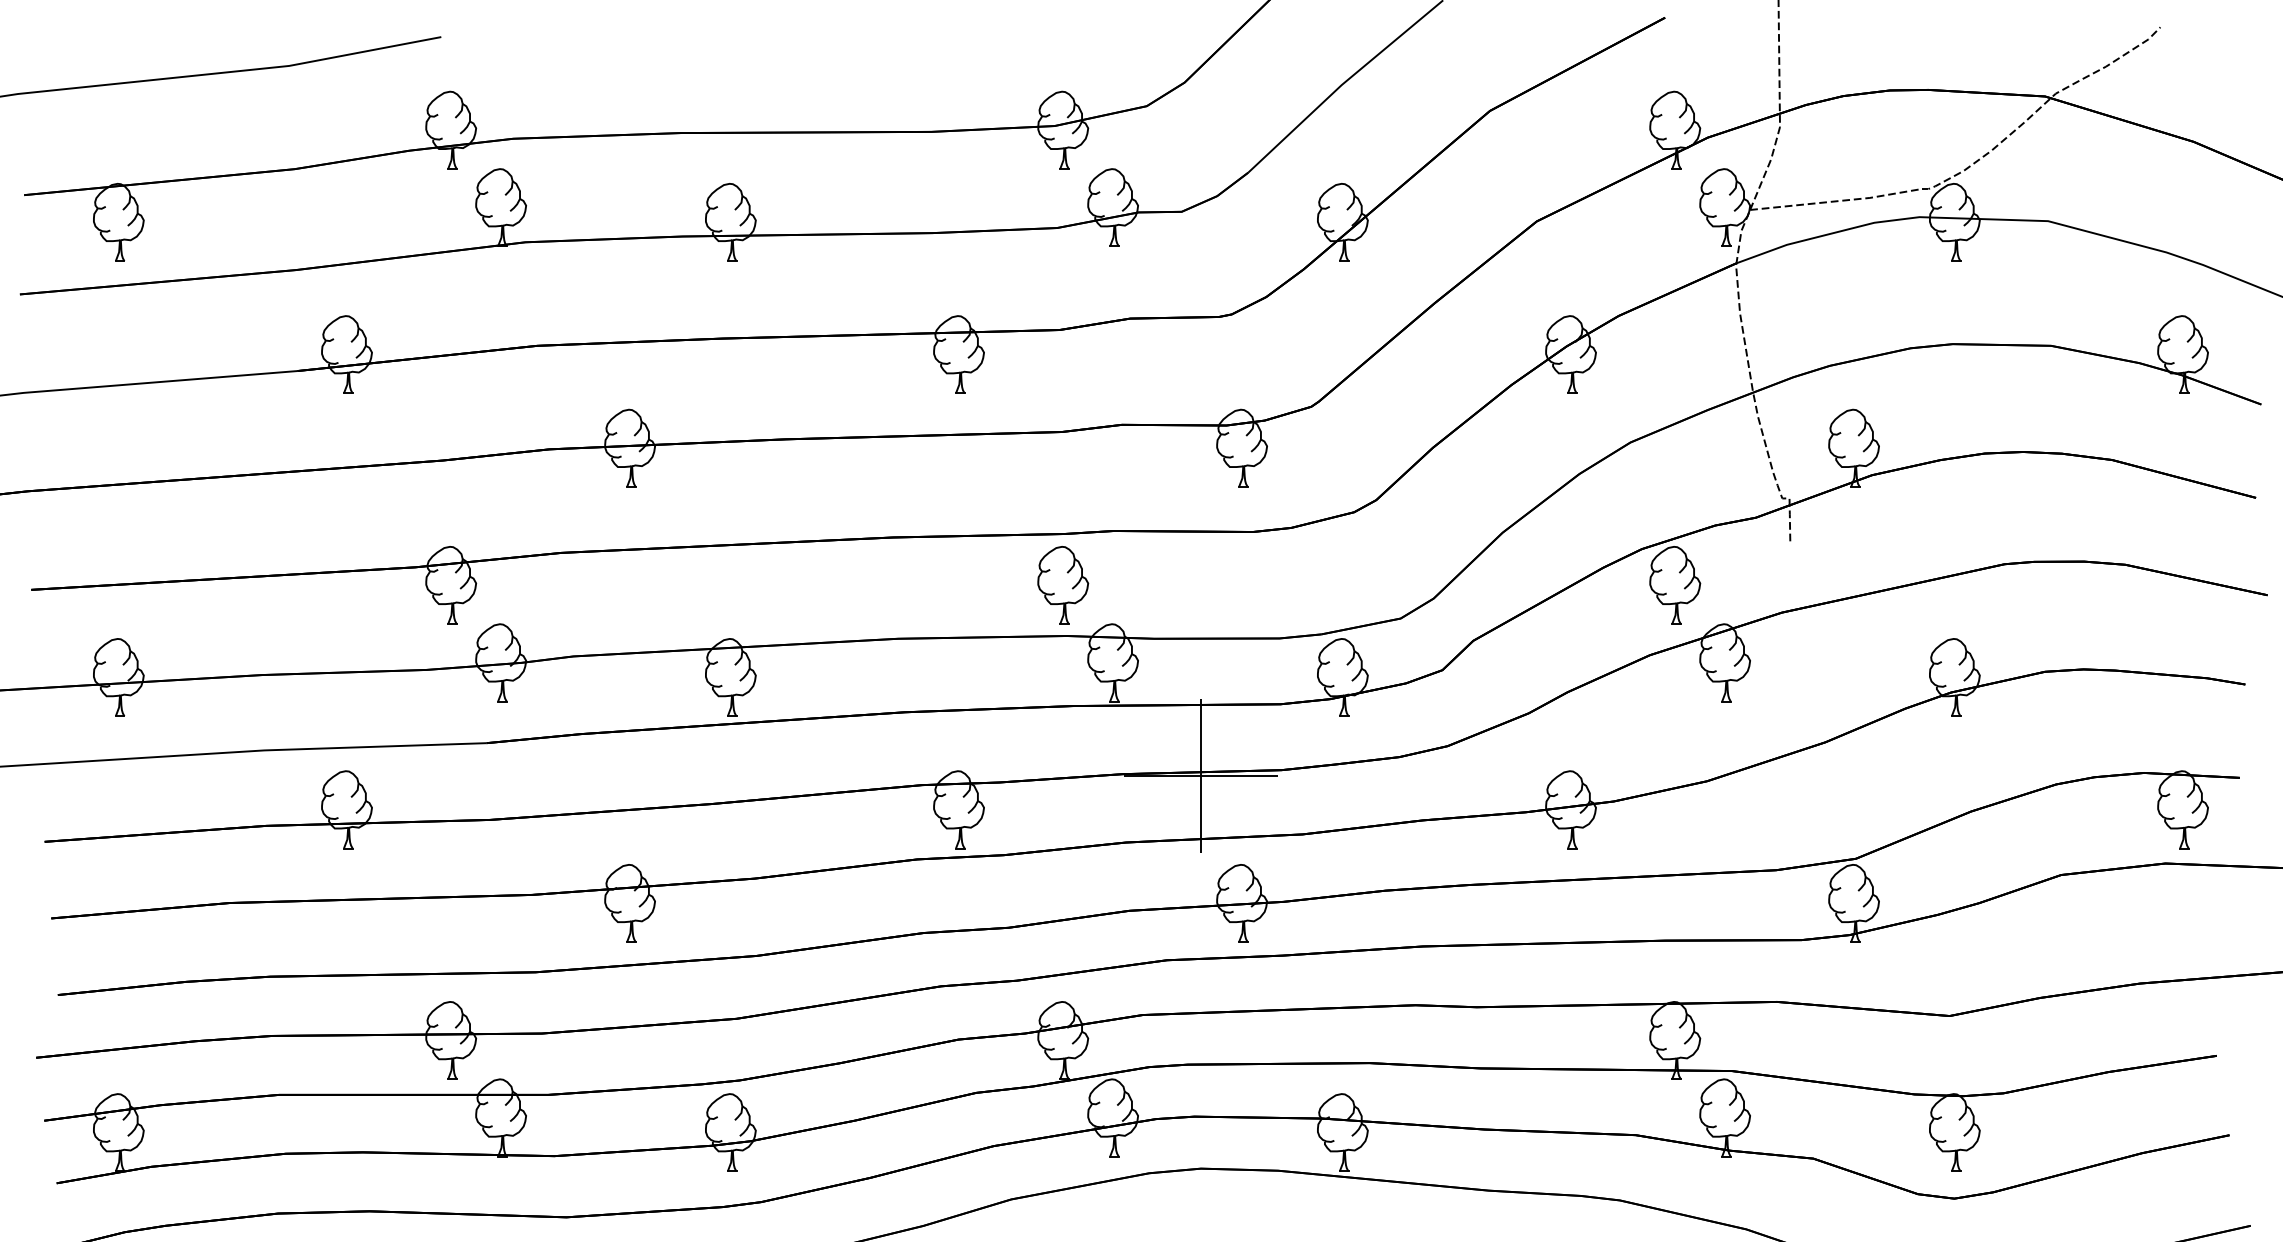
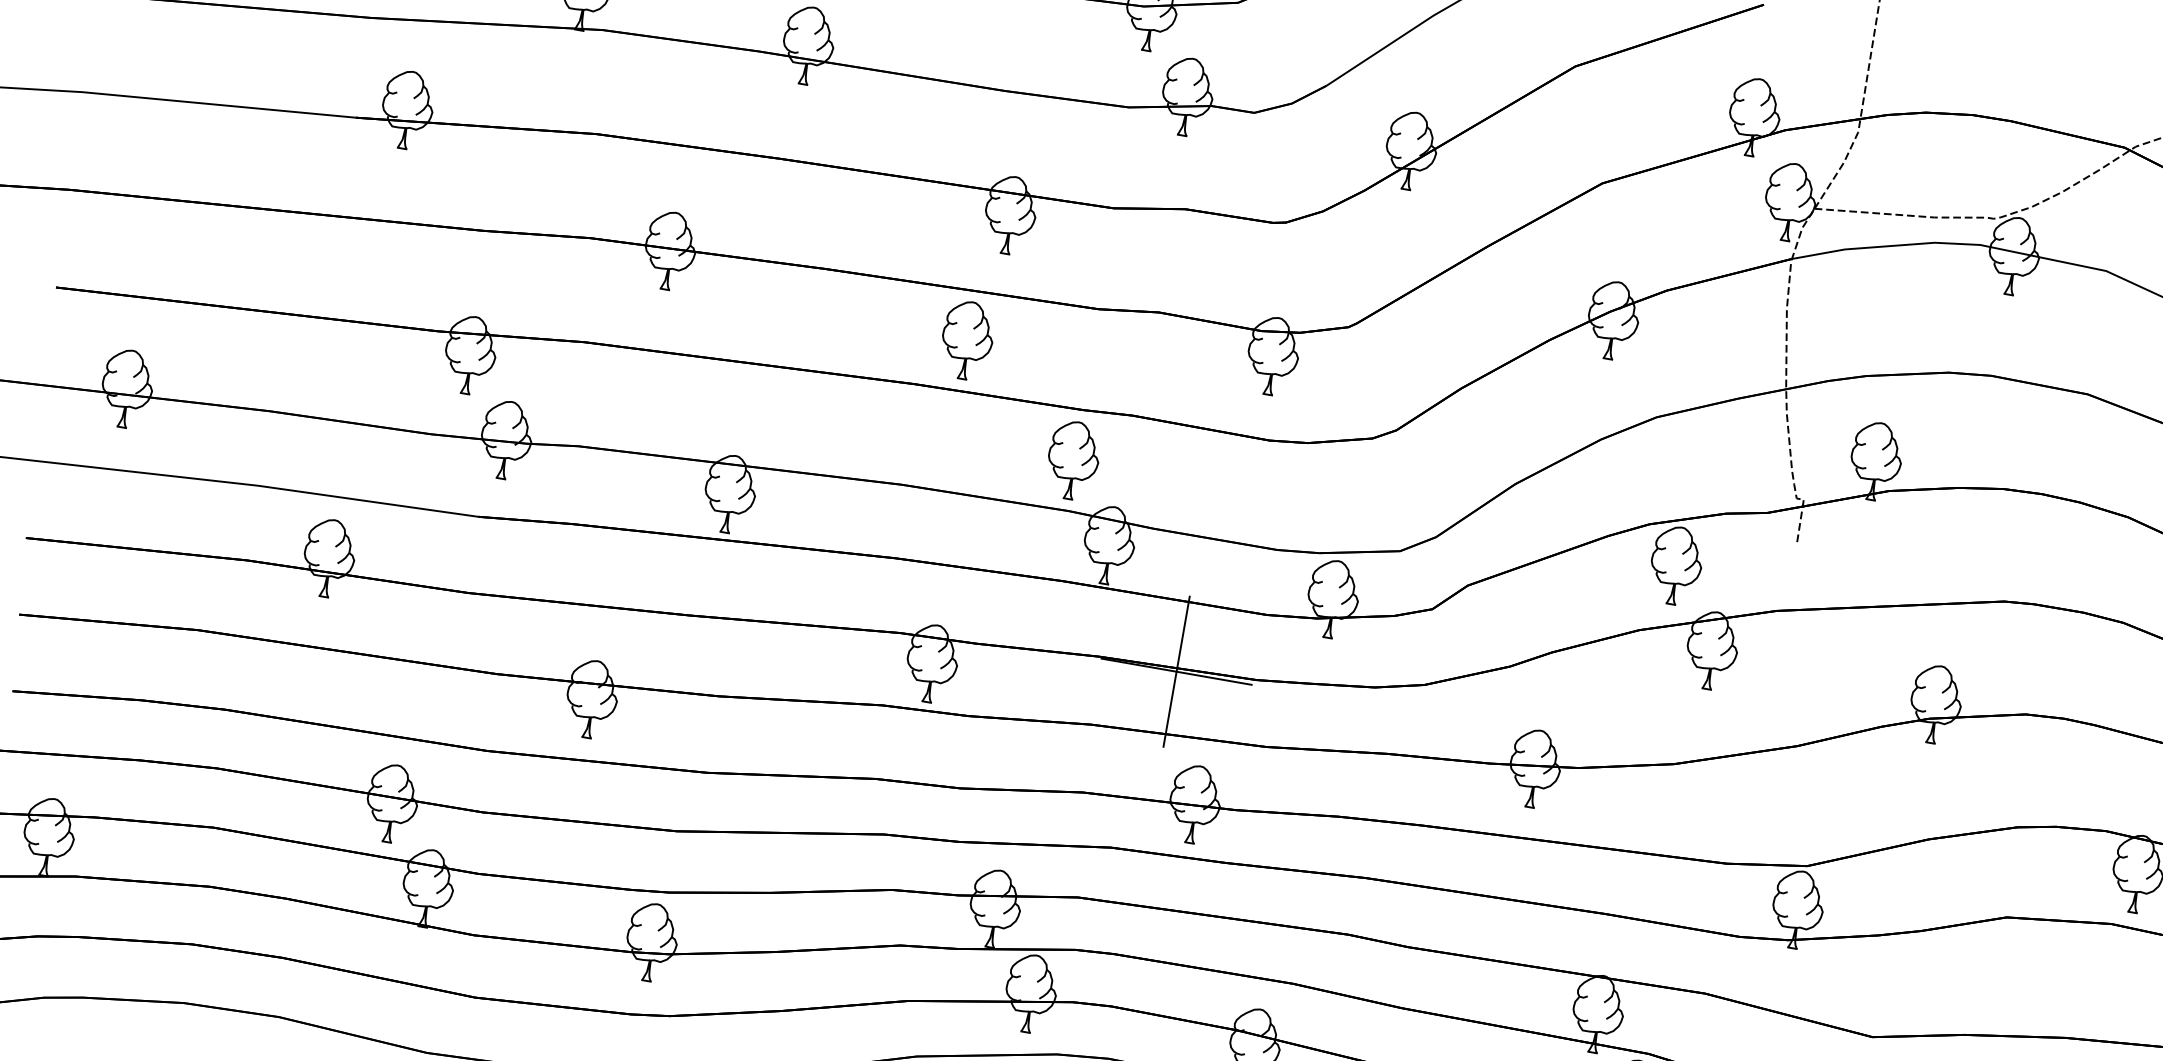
part: (938, 485) -> (967, 340), added

